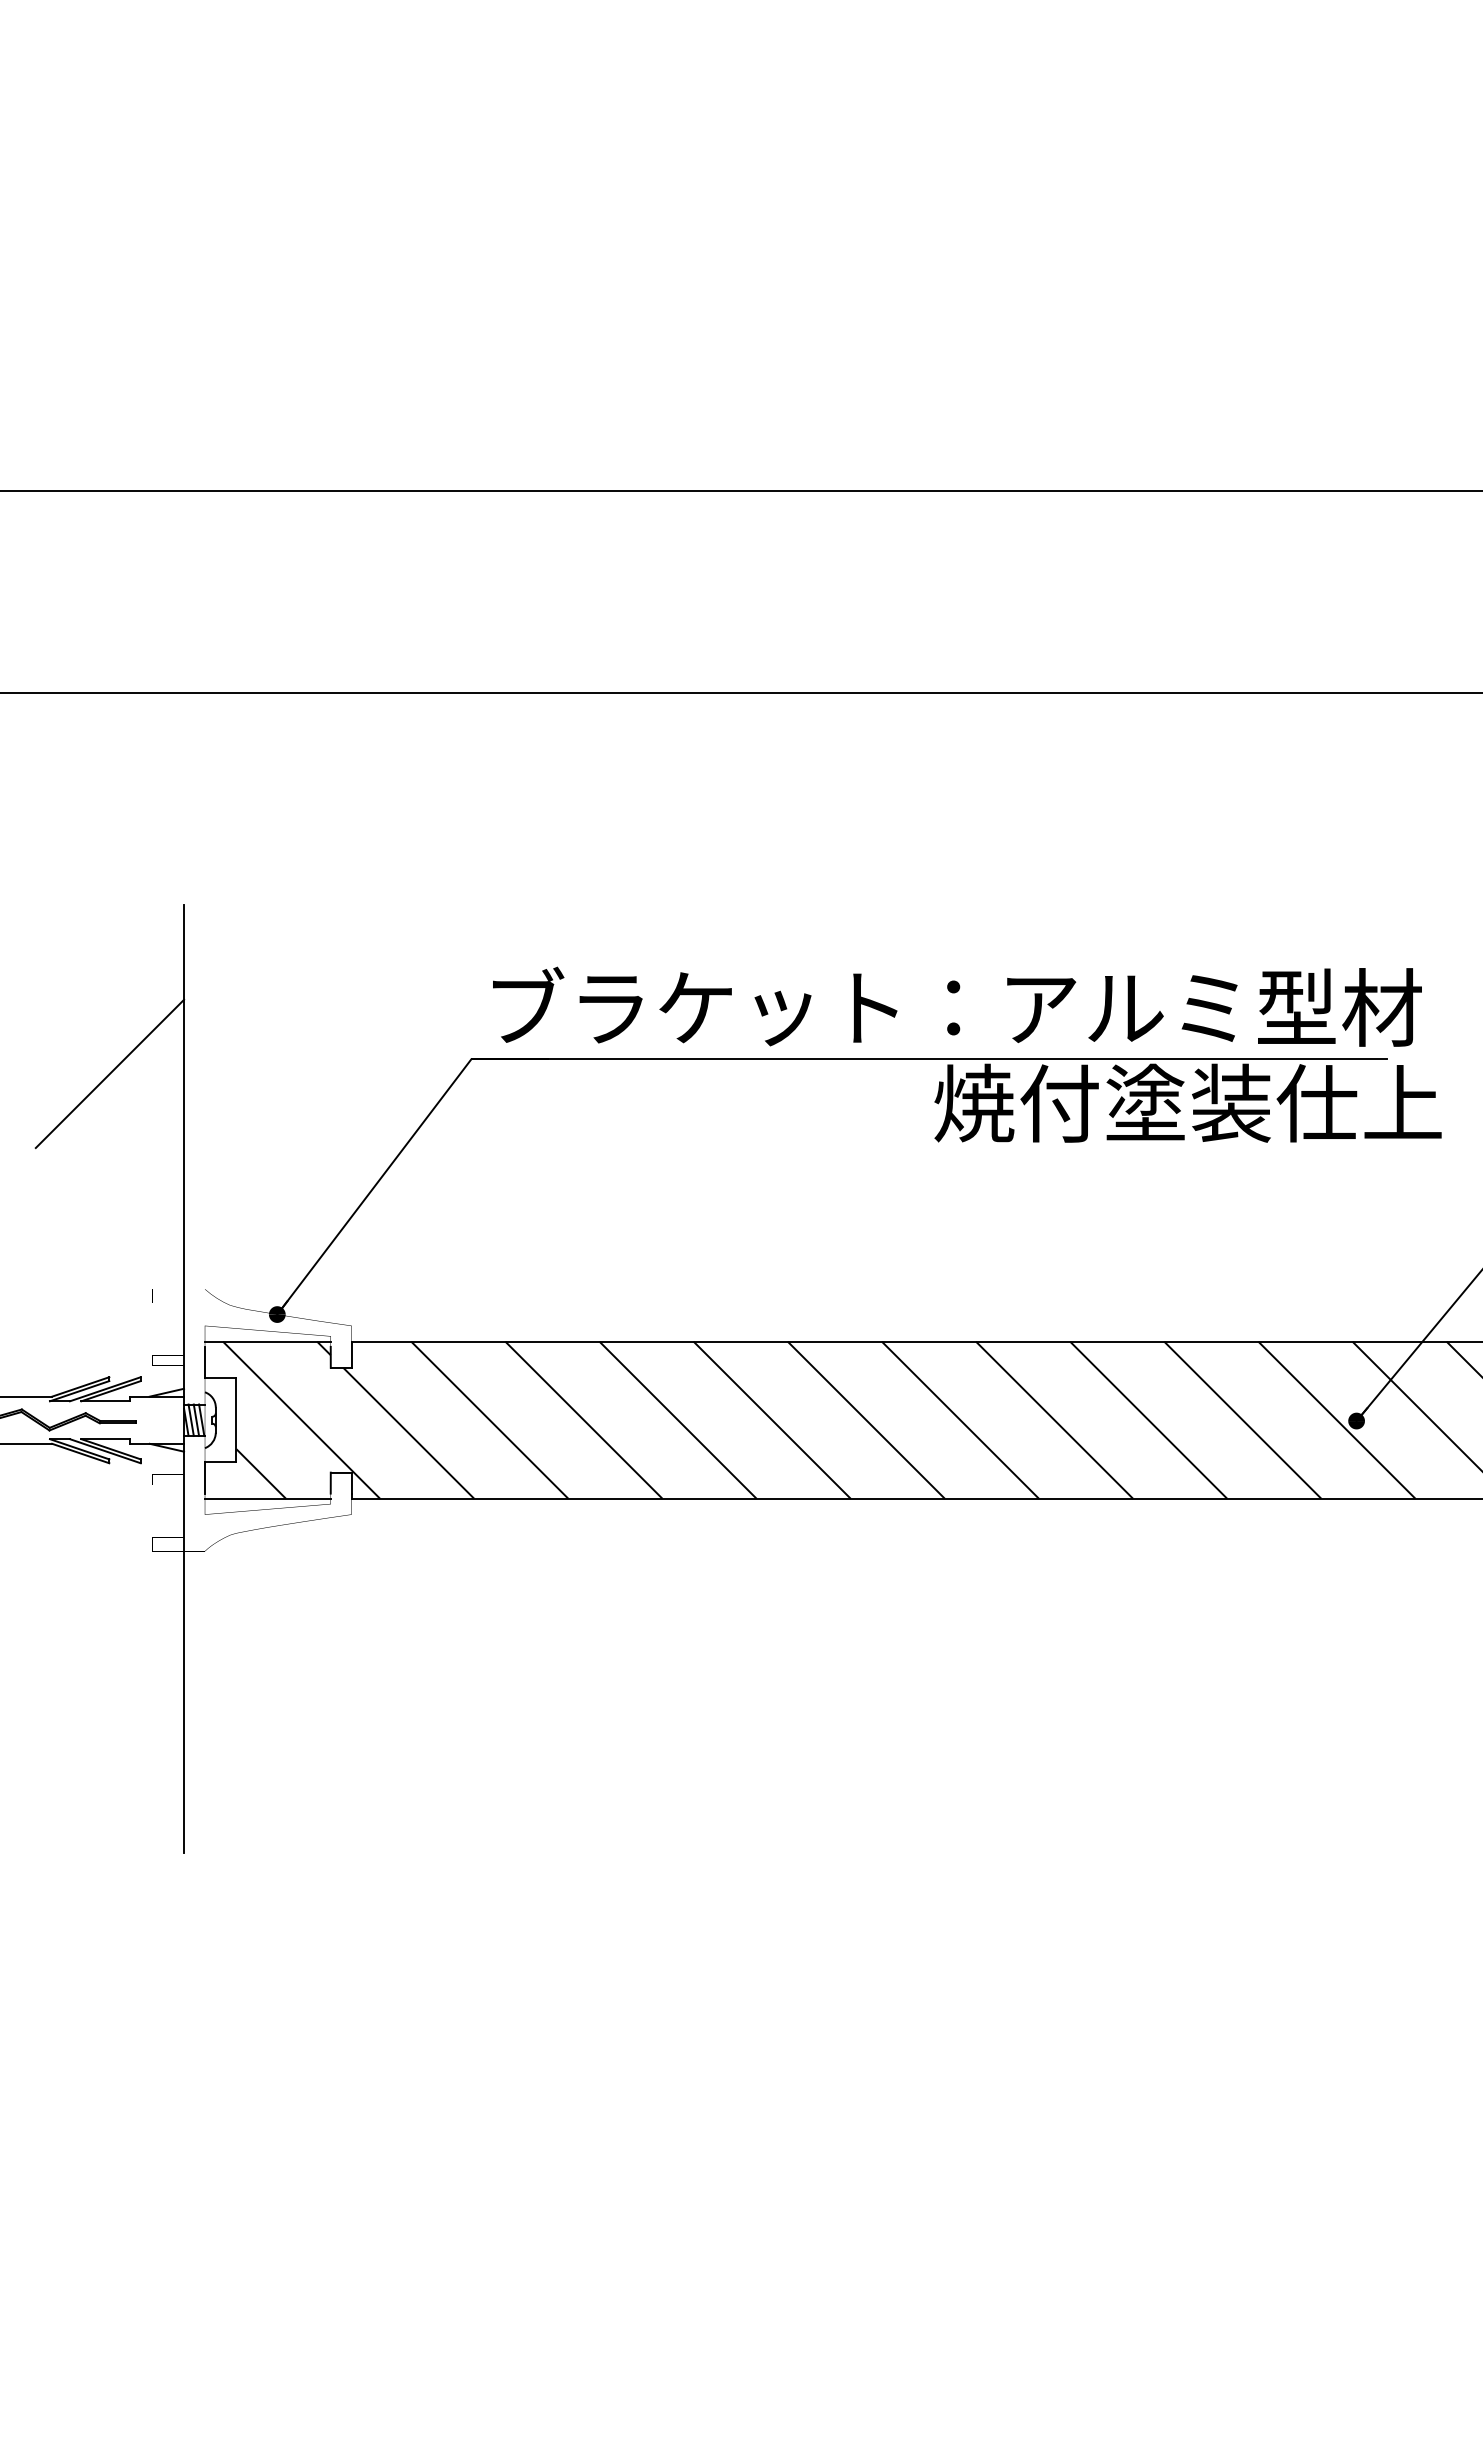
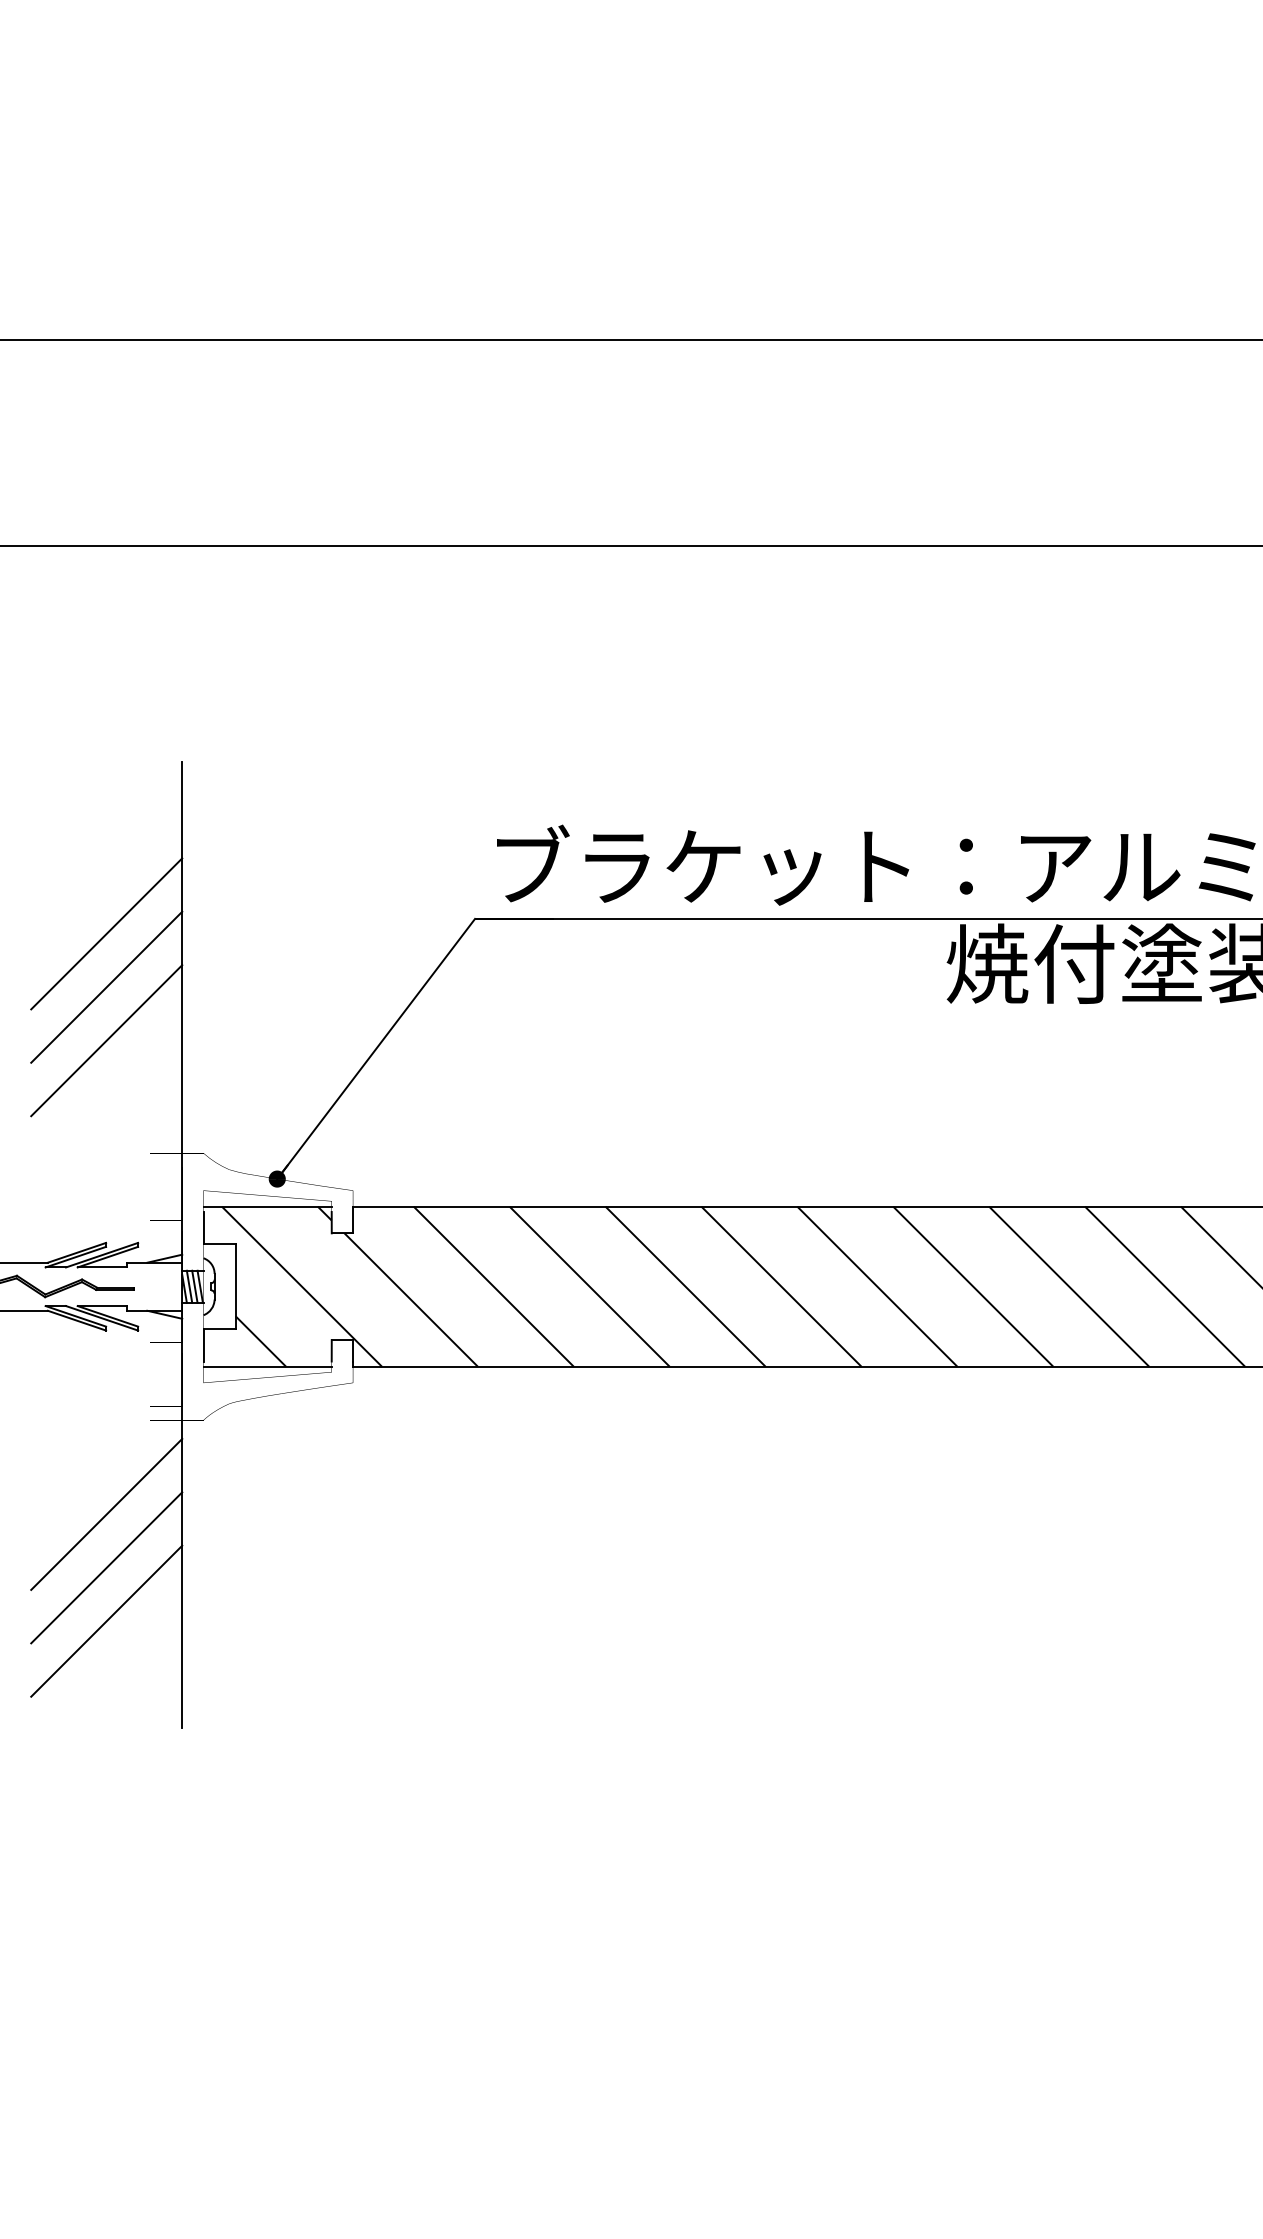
line: (109, 1126) -> (106, 987), added
line: (109, 1178) -> (106, 1040), added
line: (109, 1643) -> (106, 1514), added
line: (109, 1696) -> (106, 1568), added
line: (109, 1748) -> (106, 1621), added

